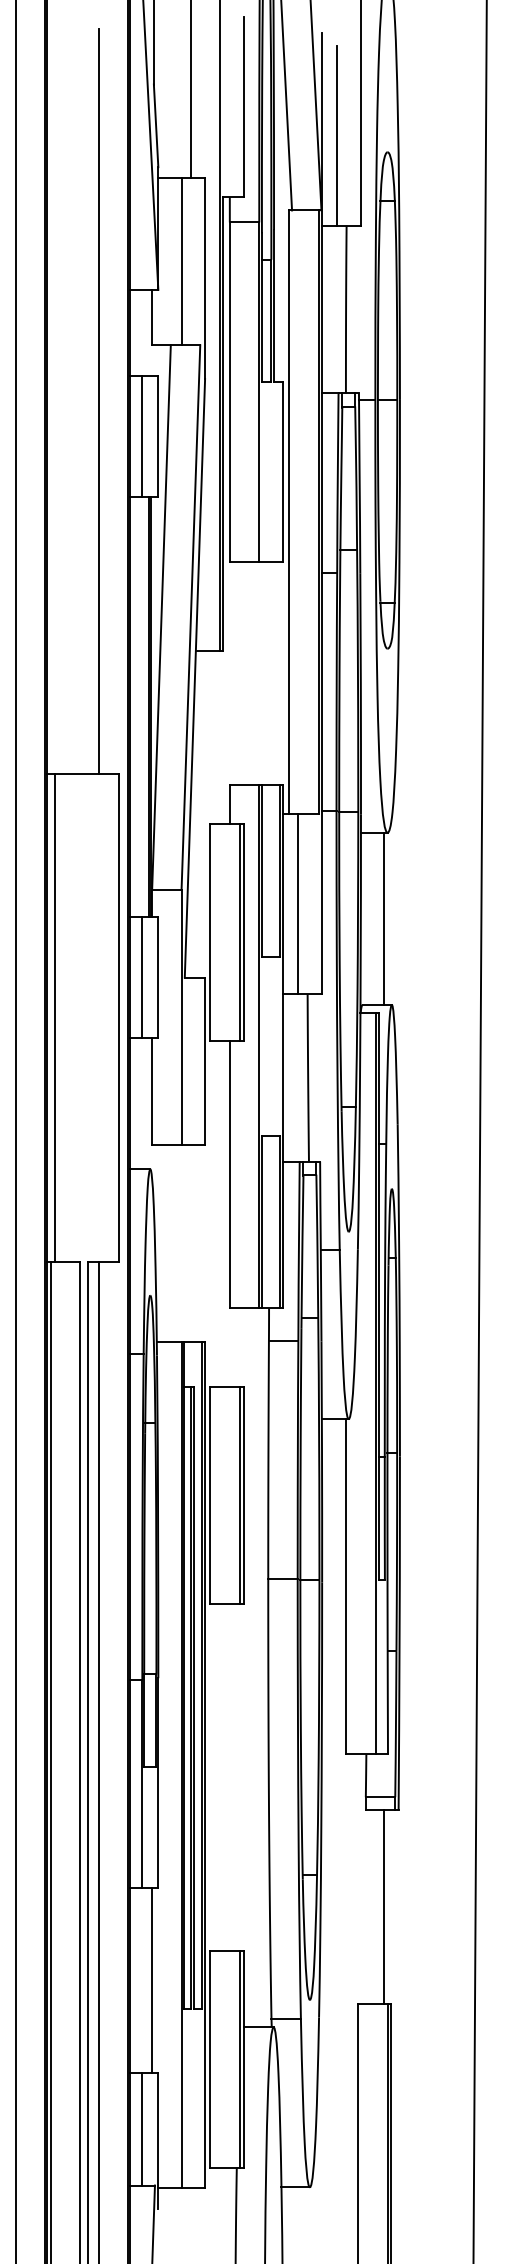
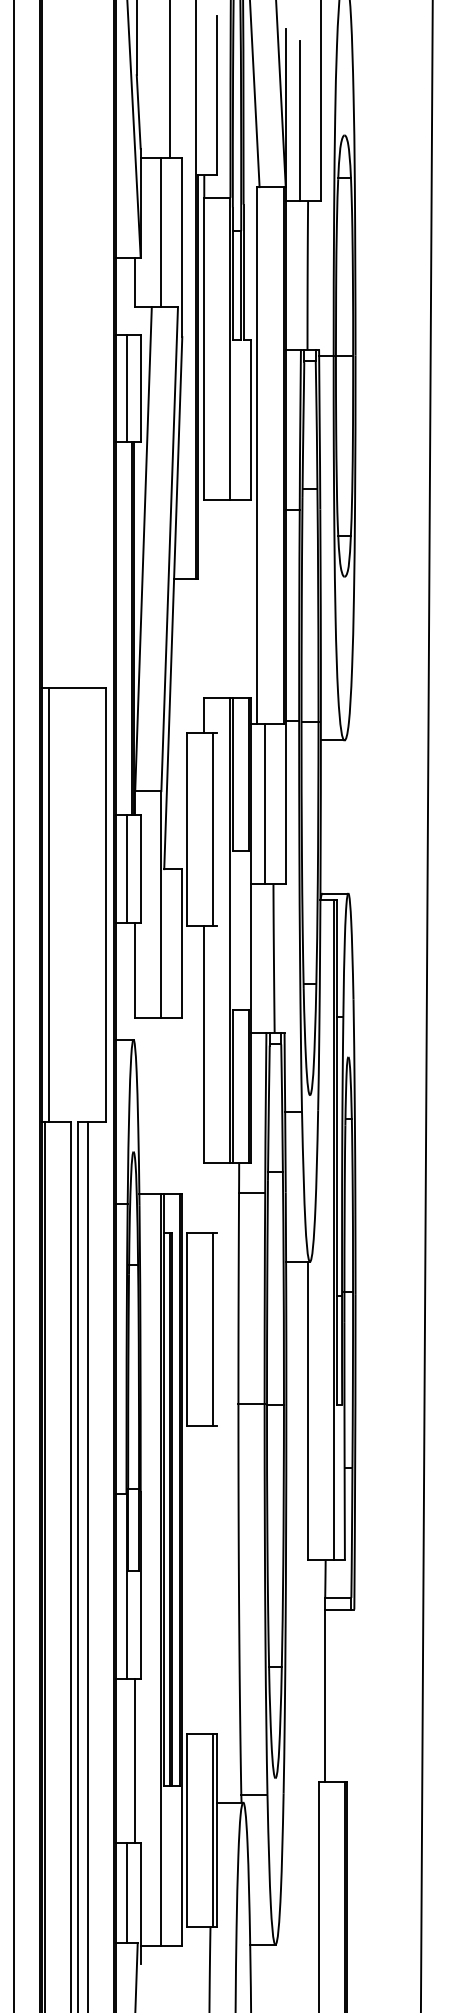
line: (98, 401) -> (87, 357), removed
line: (384, 918) -> (341, 816), removed
line: (243, 932) -> (216, 829), removed
line: (243, 1495) -> (216, 1329), removed
line: (384, 1907) -> (324, 1695), moved

